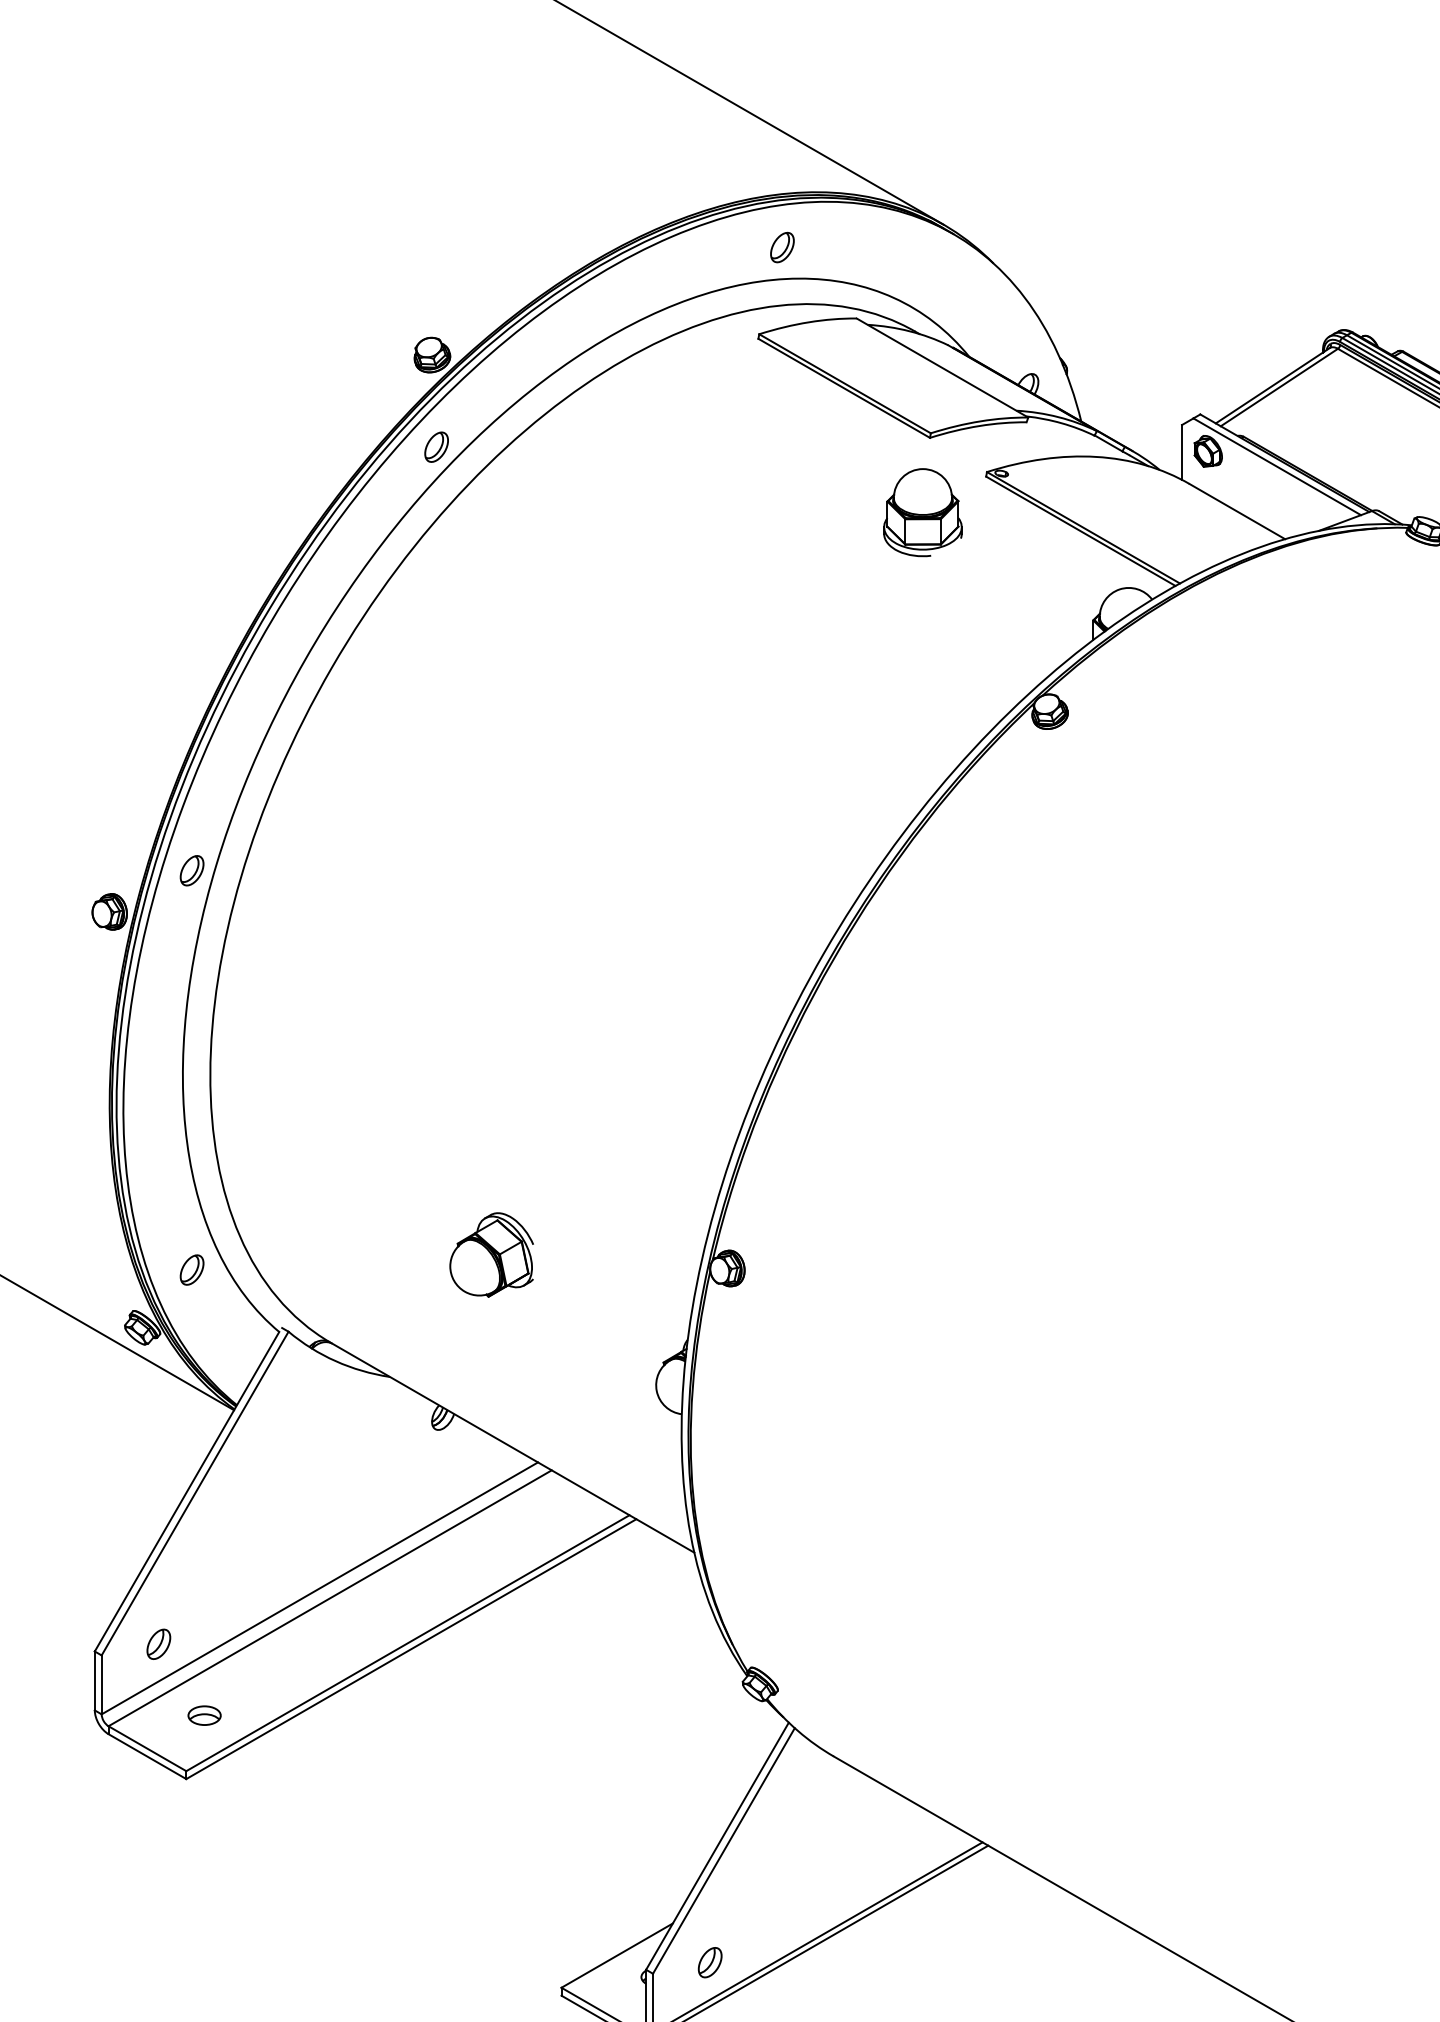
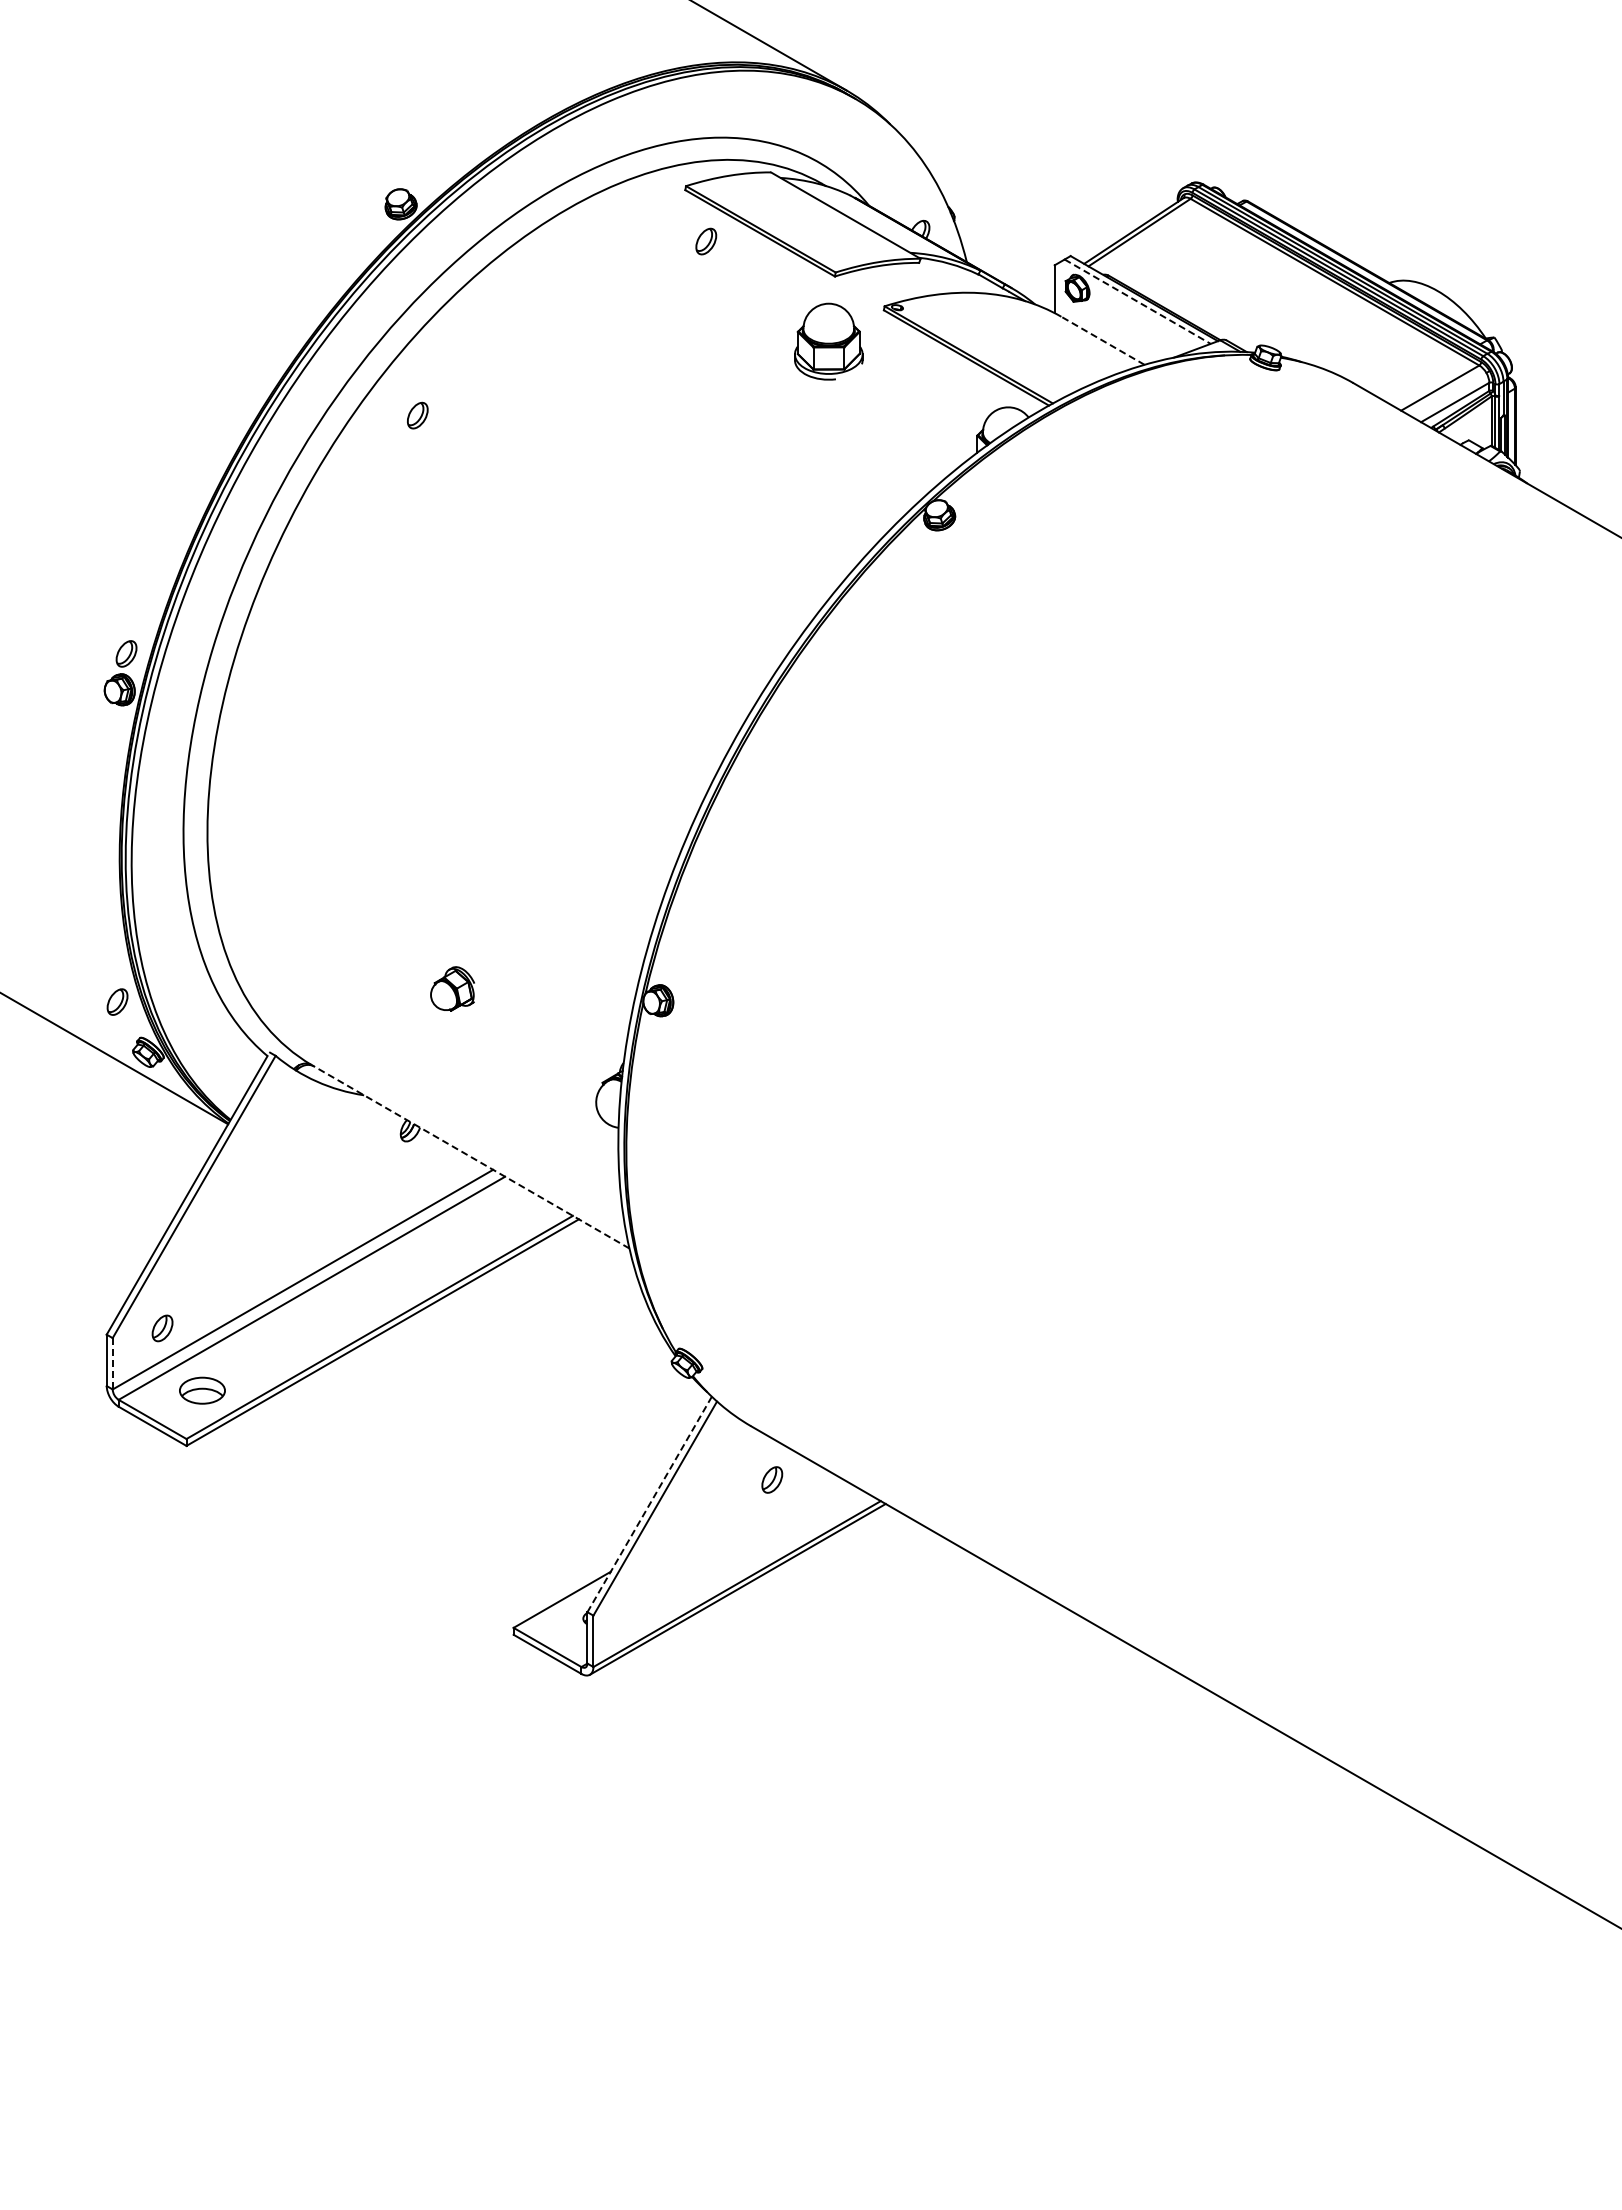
part: (782, 247) -> (706, 241), moved
part: (436, 447) -> (417, 415), moved
line: (1278, 466) -> (1138, 301), solid -> dashed
line: (1236, 511) -> (1102, 340), solid -> dashed
part: (192, 870) -> (126, 653), moved
part: (491, 1254) -> (452, 988), size x0.6
part: (192, 1269) -> (117, 1001), moved
line: (512, 1447) -> (470, 1156), solid -> dashed
line: (101, 1684) -> (112, 1363), solid -> dashed
part: (204, 1715) -> (202, 1390), size x1.6
line: (717, 1846) -> (649, 1504), solid -> dashed
part: (710, 1962) -> (772, 1479), moved

